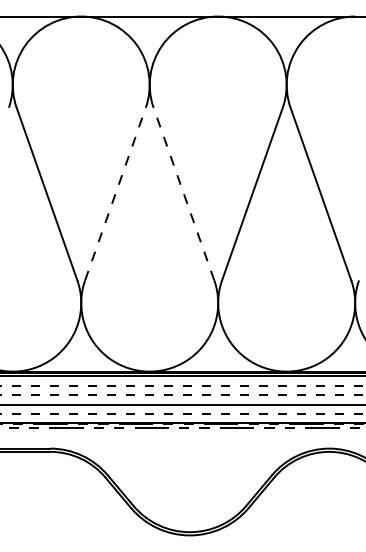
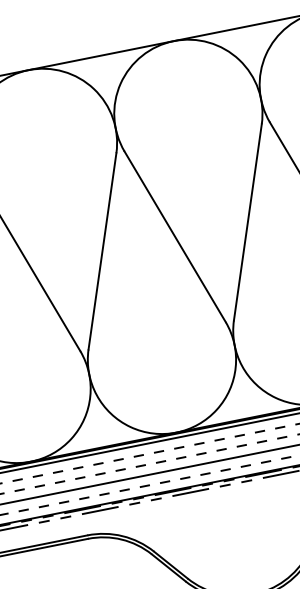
line: (115, 194) -> (102, 251), dashed -> solid
line: (183, 194) -> (174, 237), dashed -> solid

